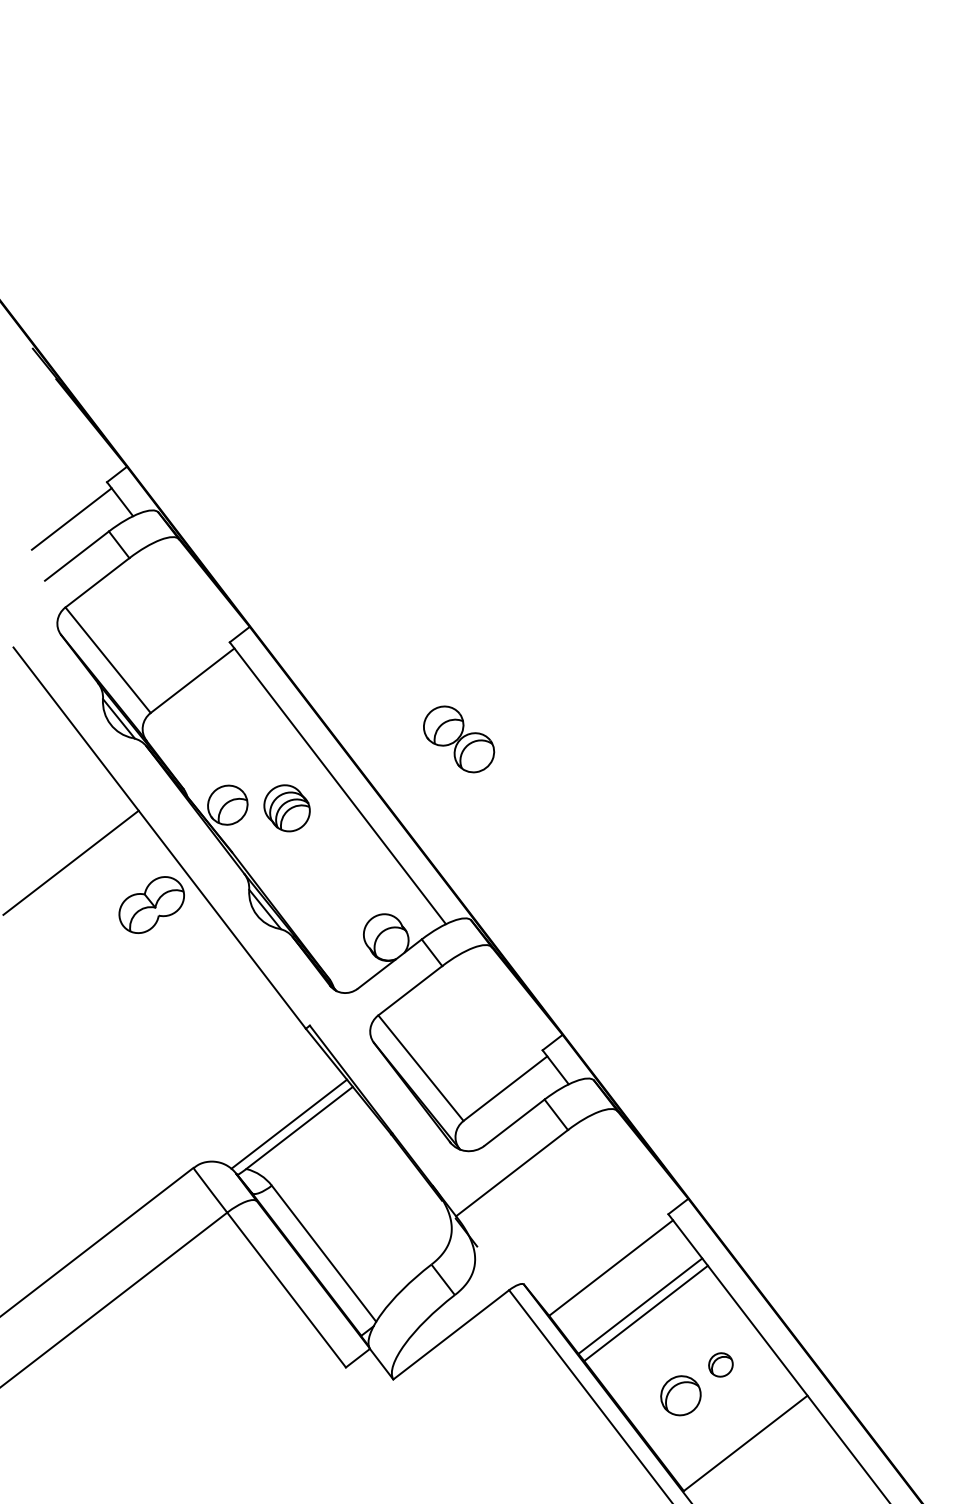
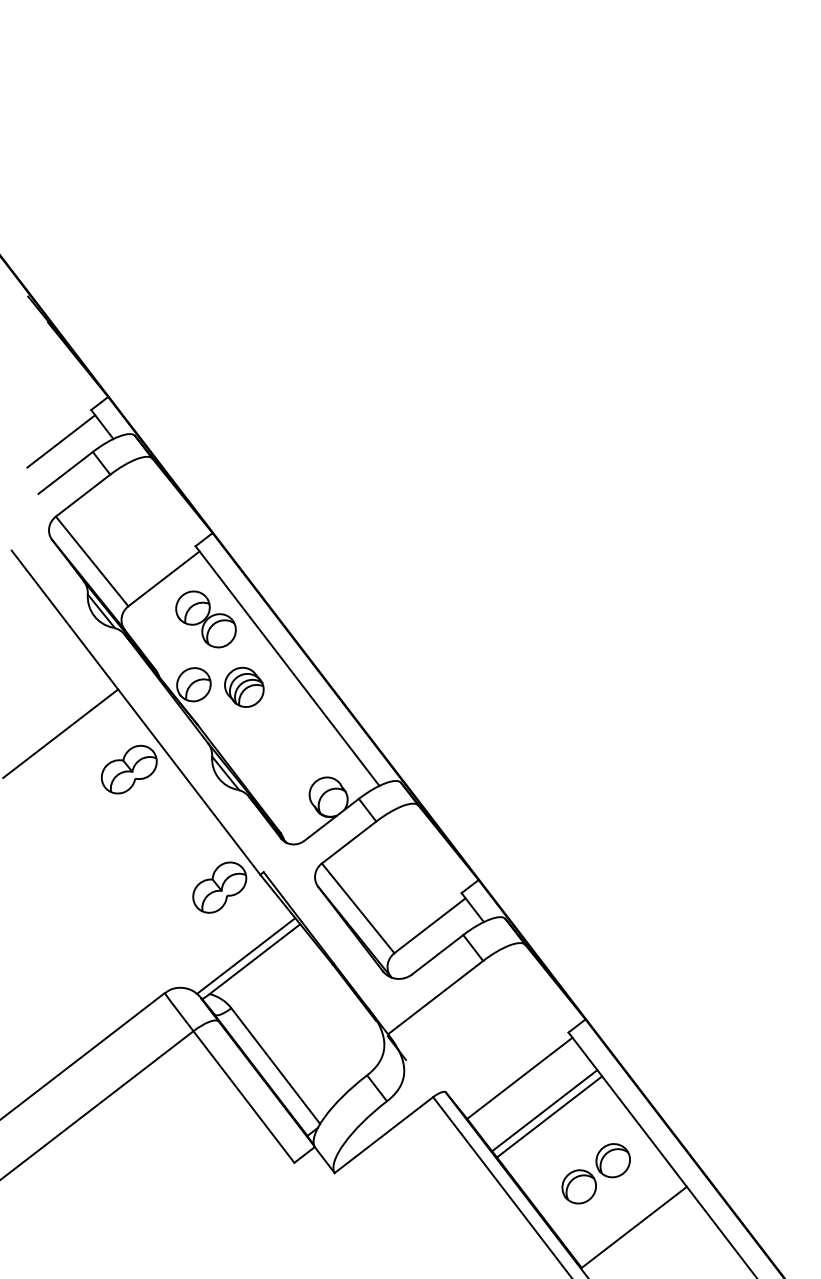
part: (459, 739) -> (206, 619), moved
part: (258, 1043) -> (220, 887), added
part: (720, 1364) -> (612, 1160), size x1.67

